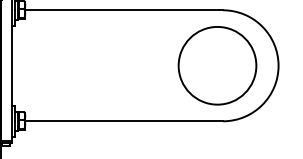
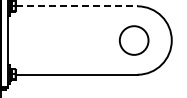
line: (123, 10) -> (76, 6), solid -> dashed
circle: (218, 65) -> (134, 40), size x0.6

